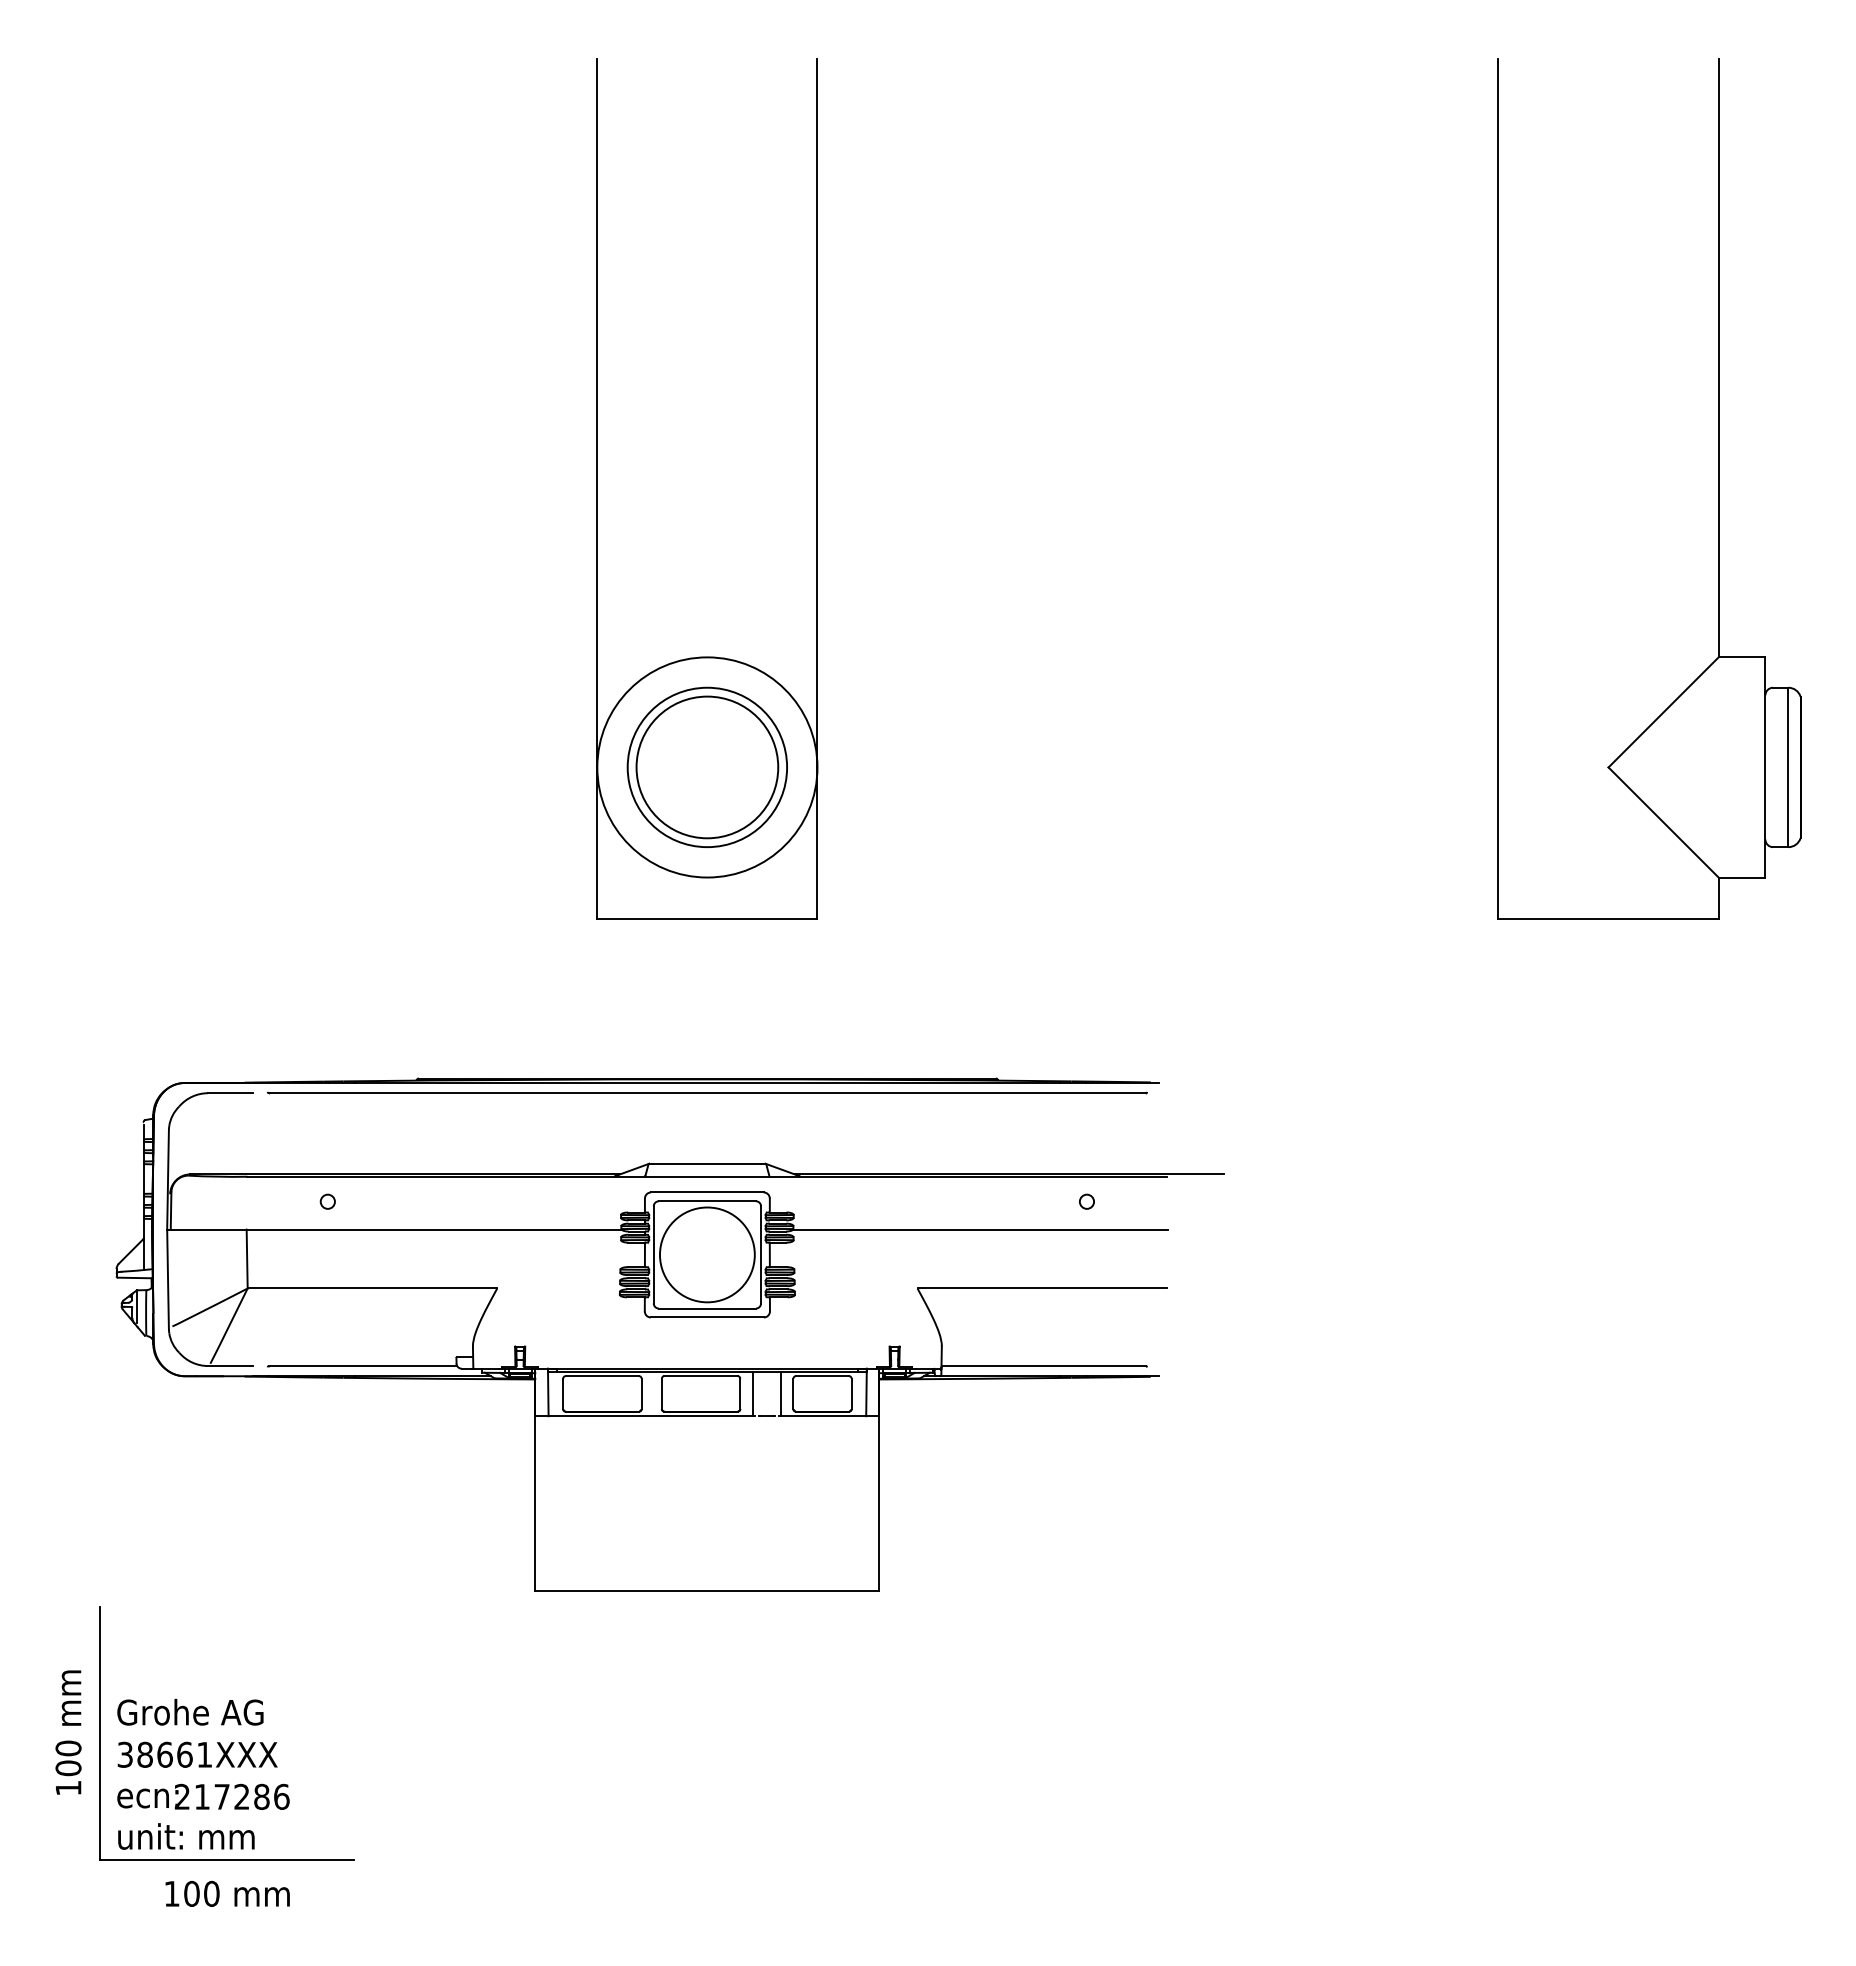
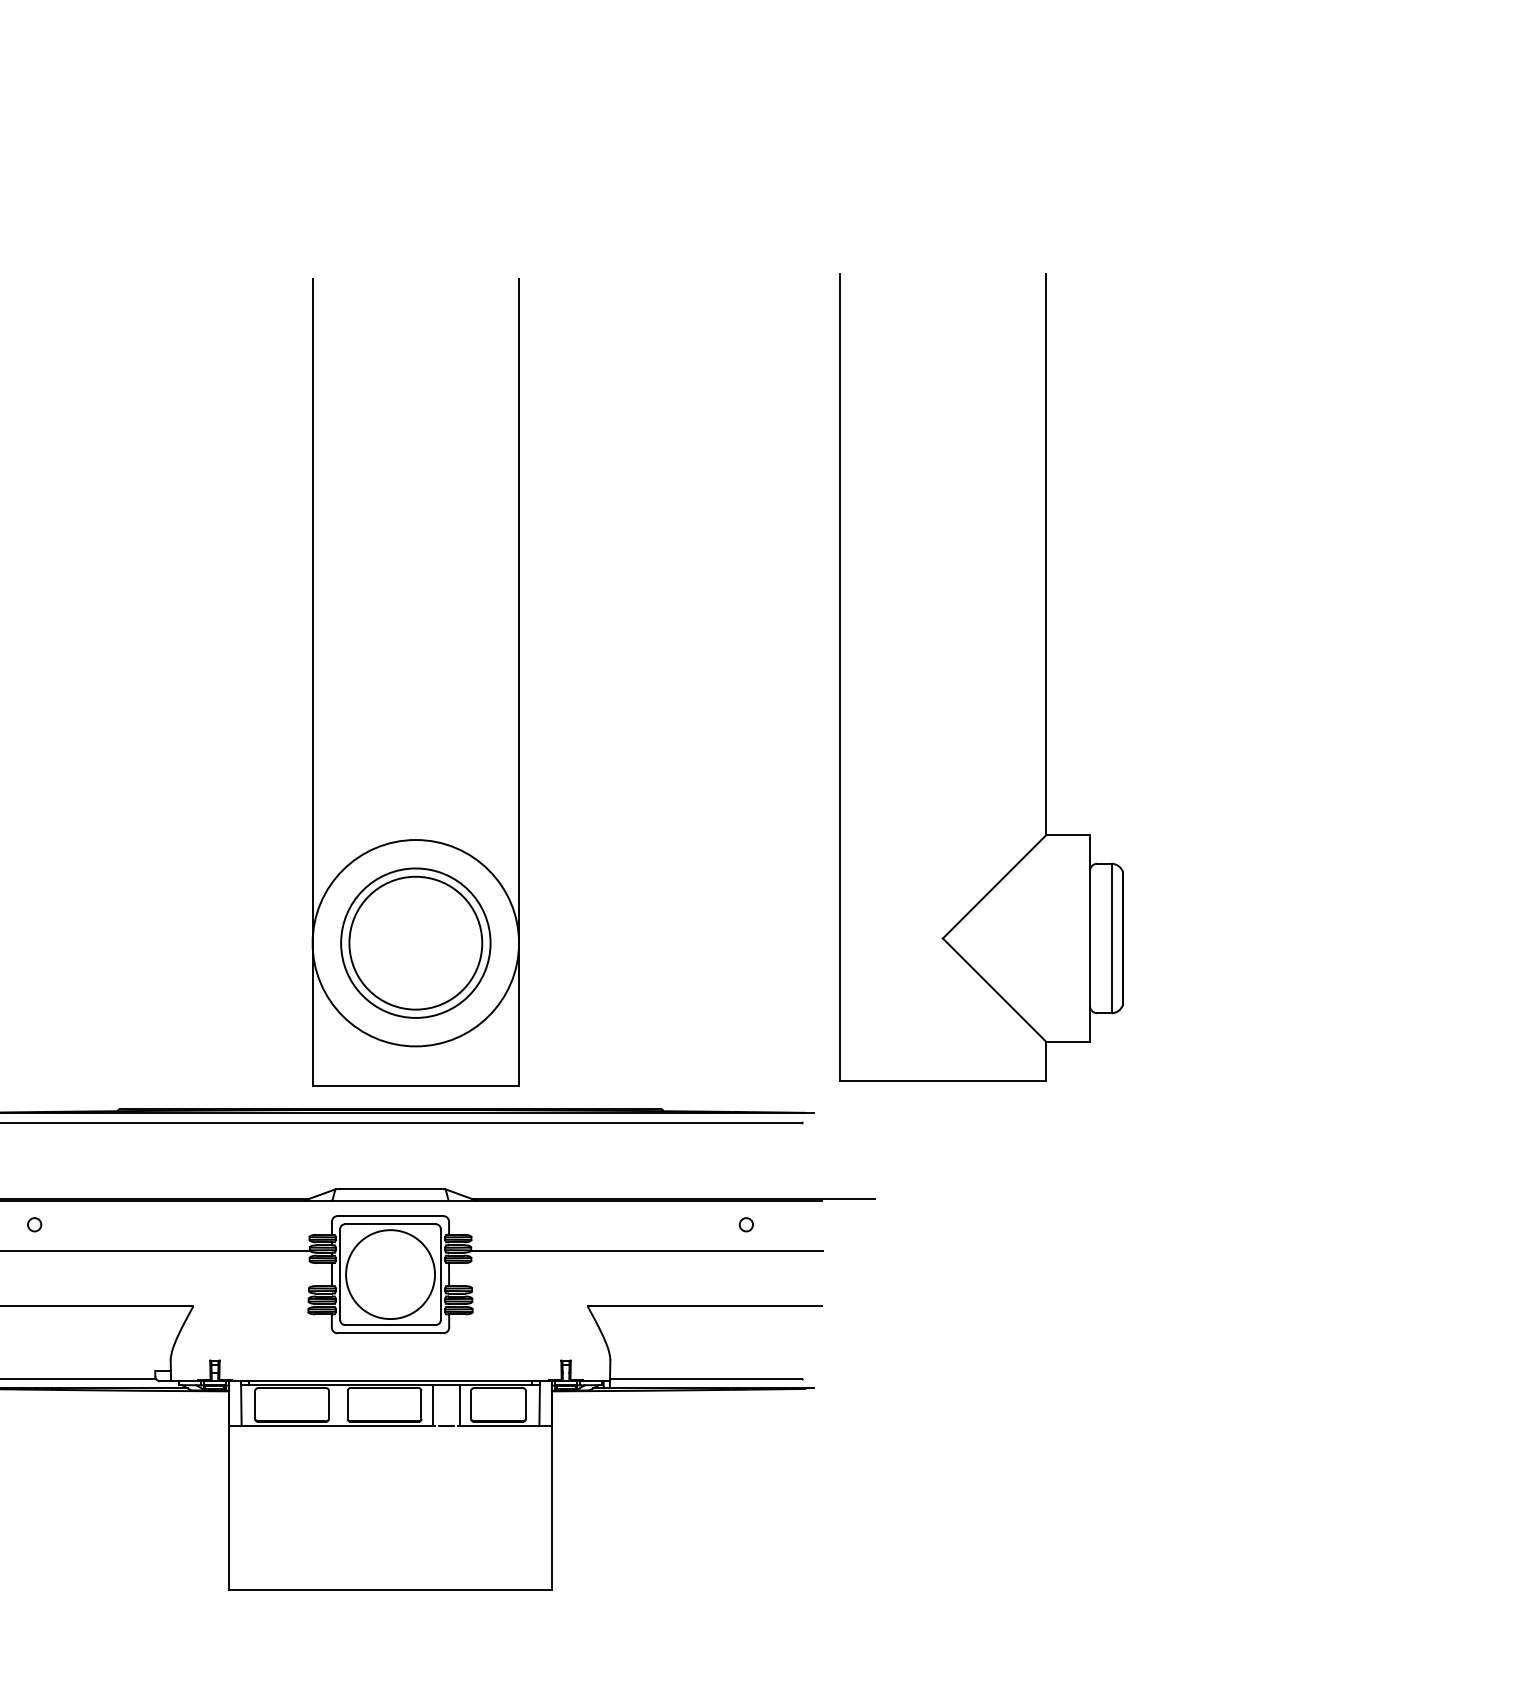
part: (816, 488) -> (518, 681), moved
part: (1718, 488) -> (1046, 676), moved

